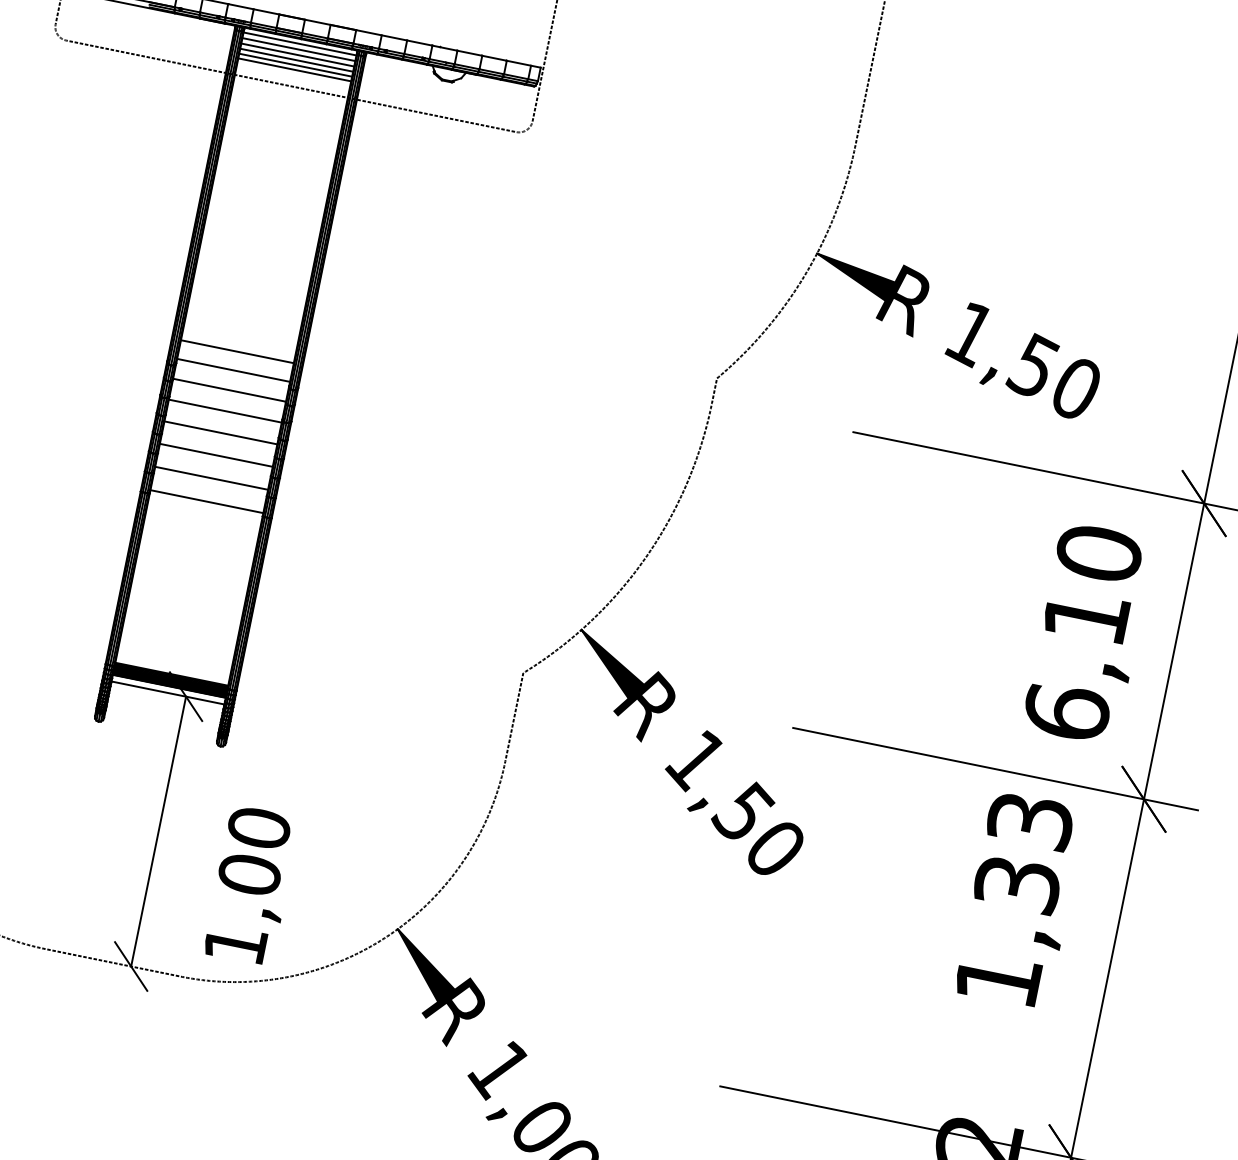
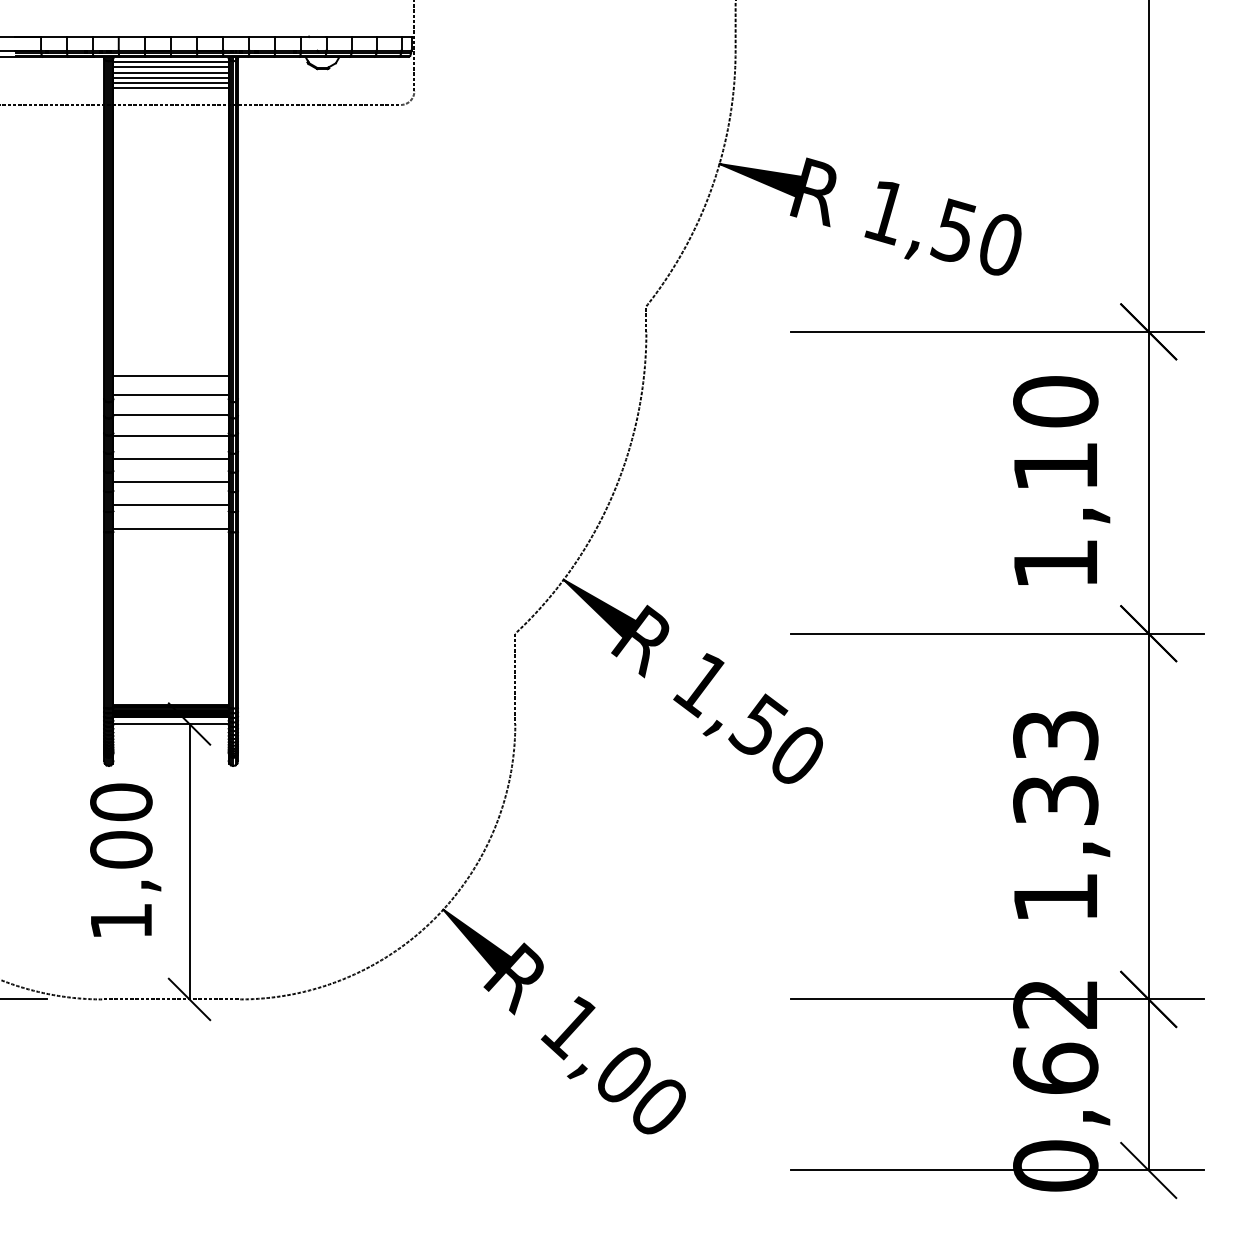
text: (1066, 711) -> (1055, 562), 6,10 -> 1,10
text: (251, 885) -> (125, 859), moved
text: (1020, 899) -> (1061, 814), moved

